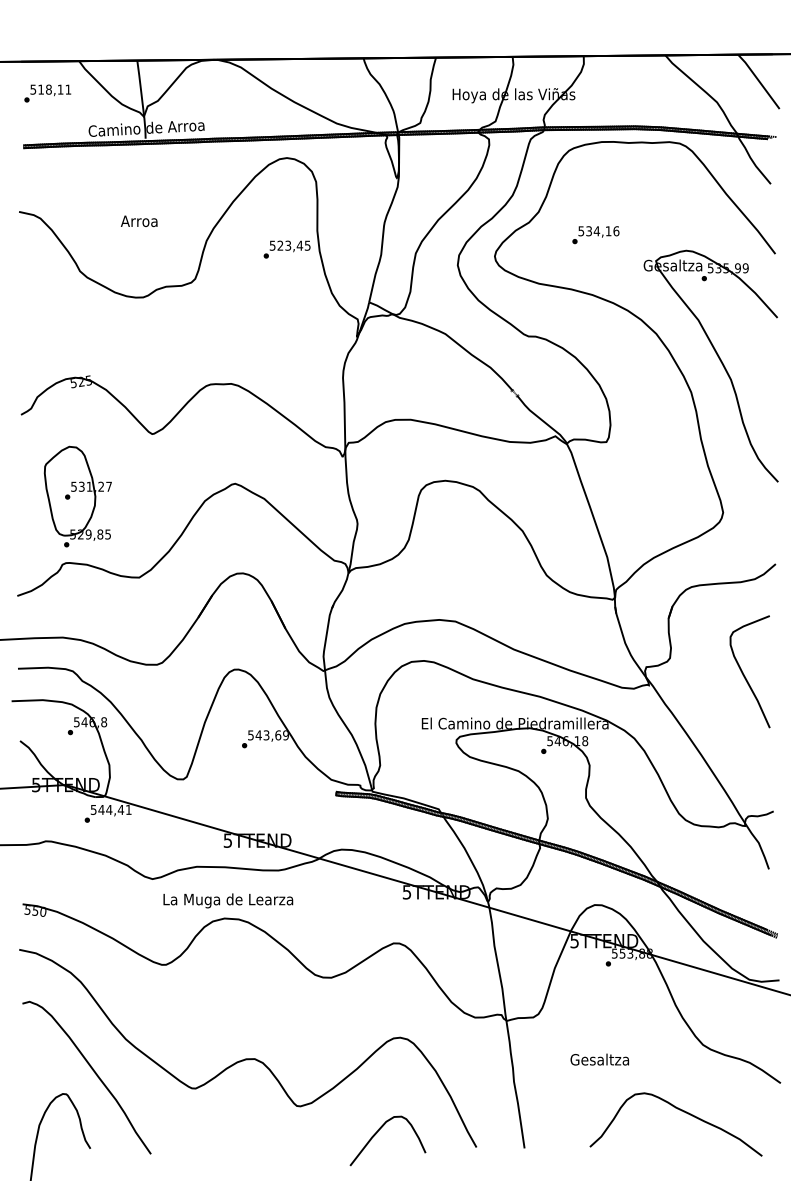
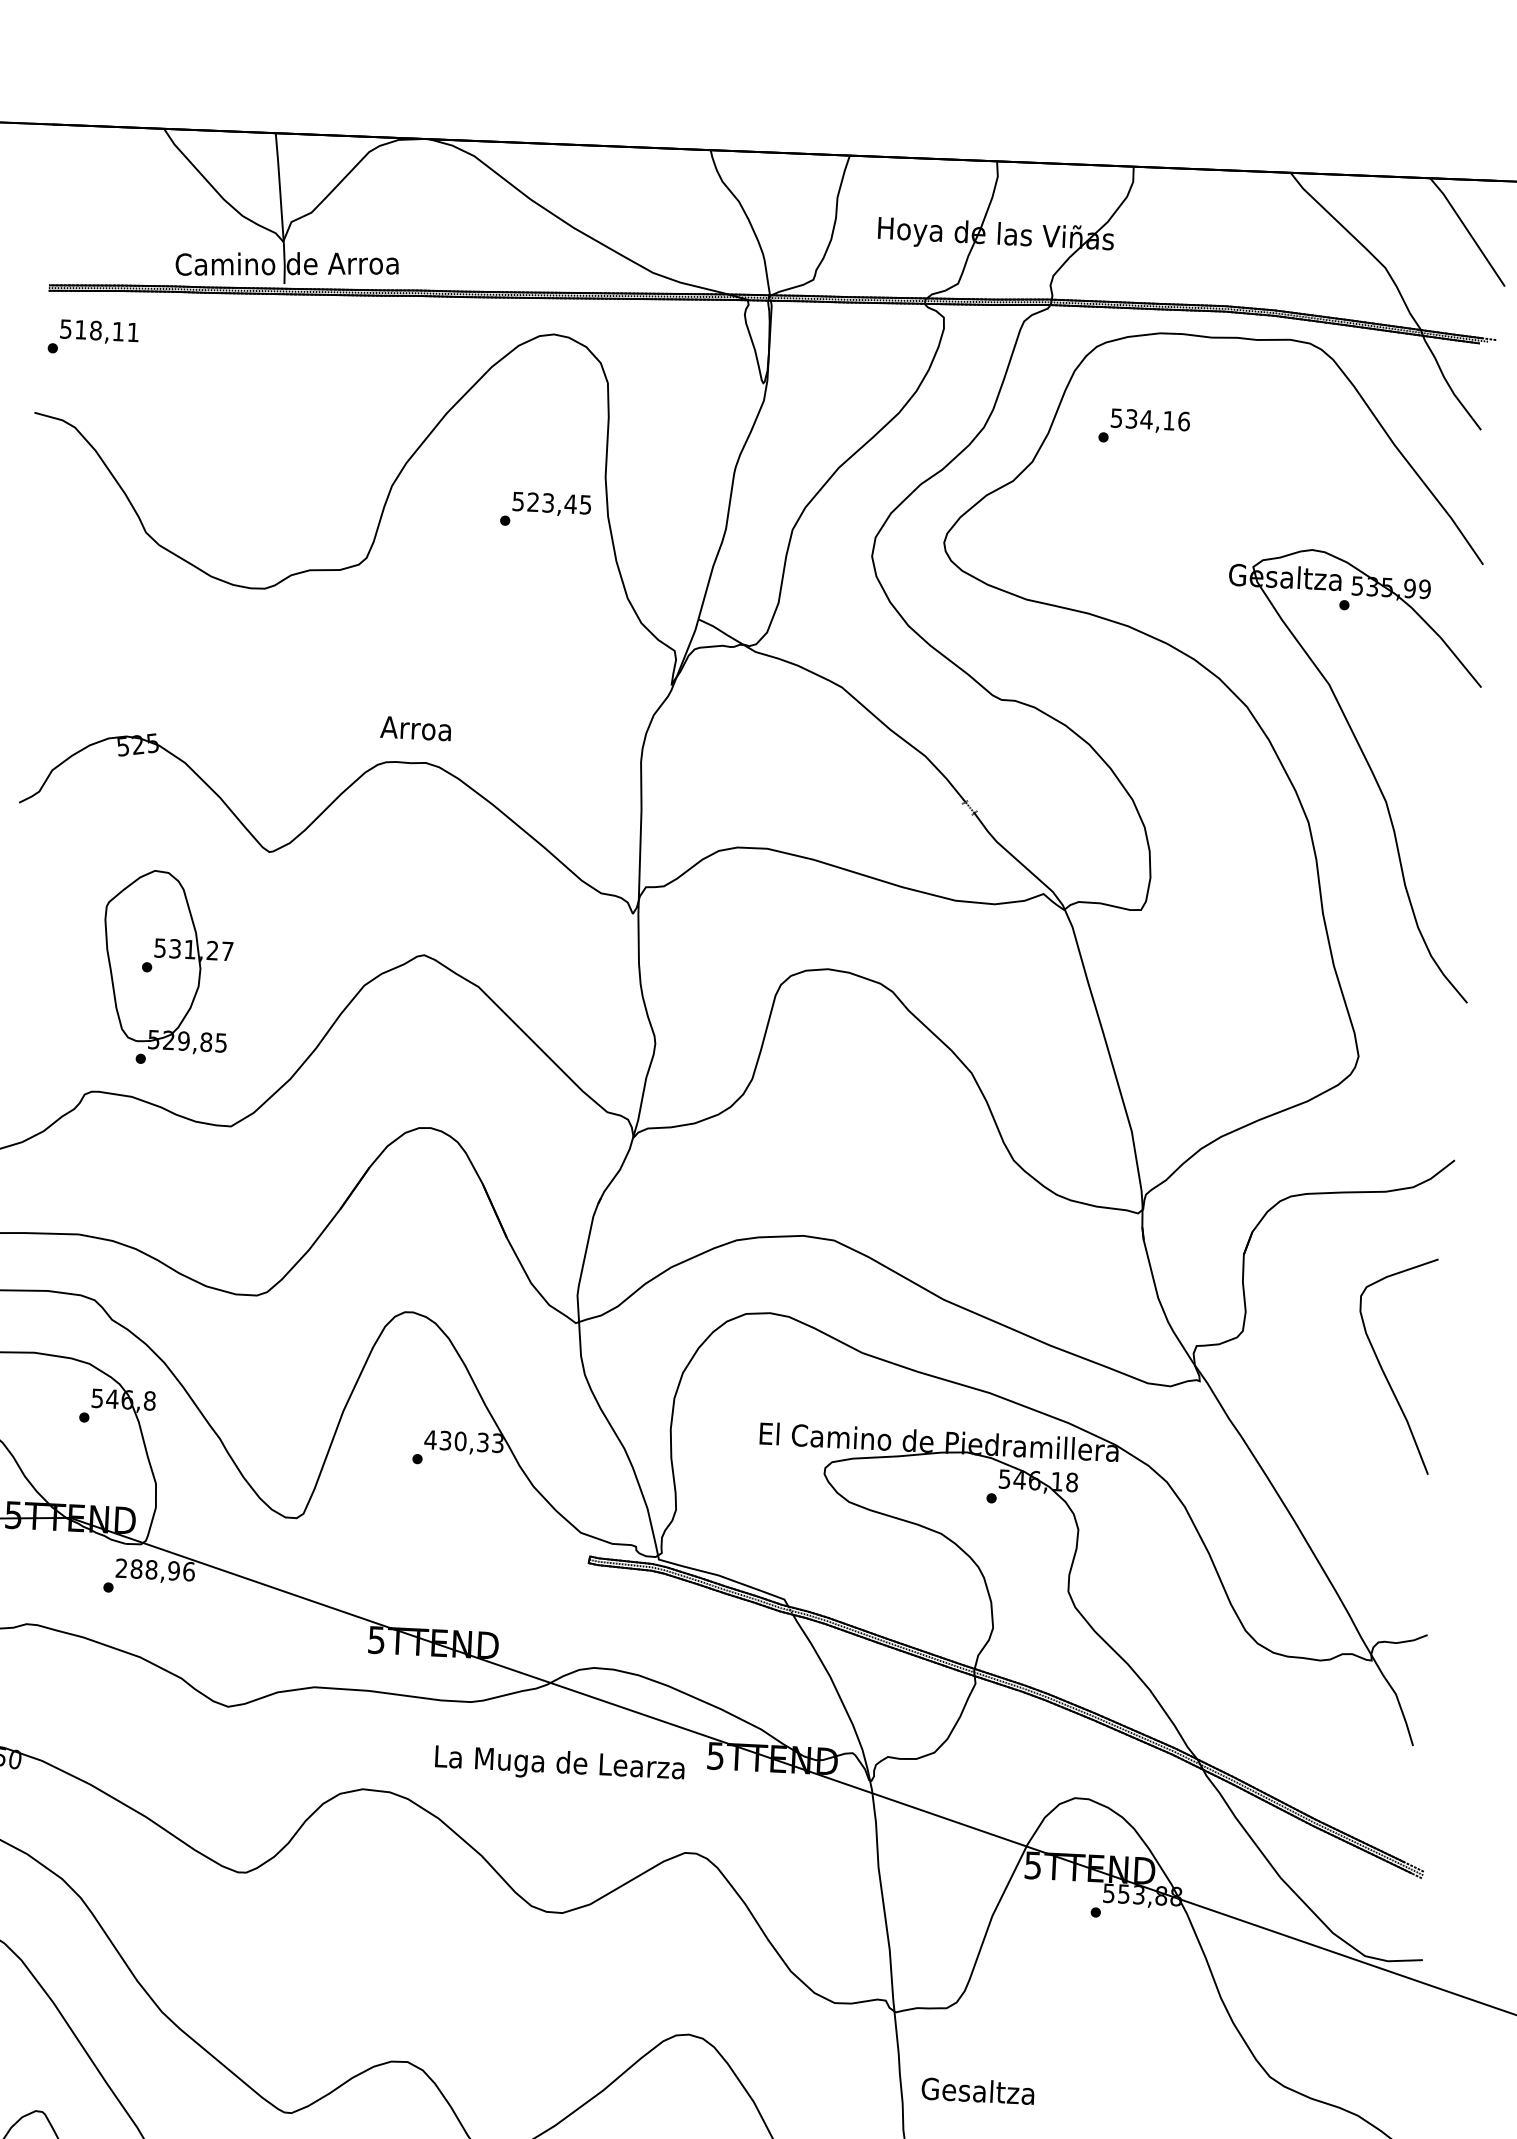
text: (47, 93) -> (92, 337), moved
text: (139, 221) -> (416, 729), moved
text: (595, 235) -> (1143, 427), moved
part: (77, 496) -> (166, 967), moved
text: (267, 735) -> (462, 1441), 543,69 -> 430,33
text: (110, 809) -> (153, 1569), 544,41 -> 288,96
text: (228, 900) -> (560, 1764), moved
text: (599, 1059) -> (977, 2090), moved

